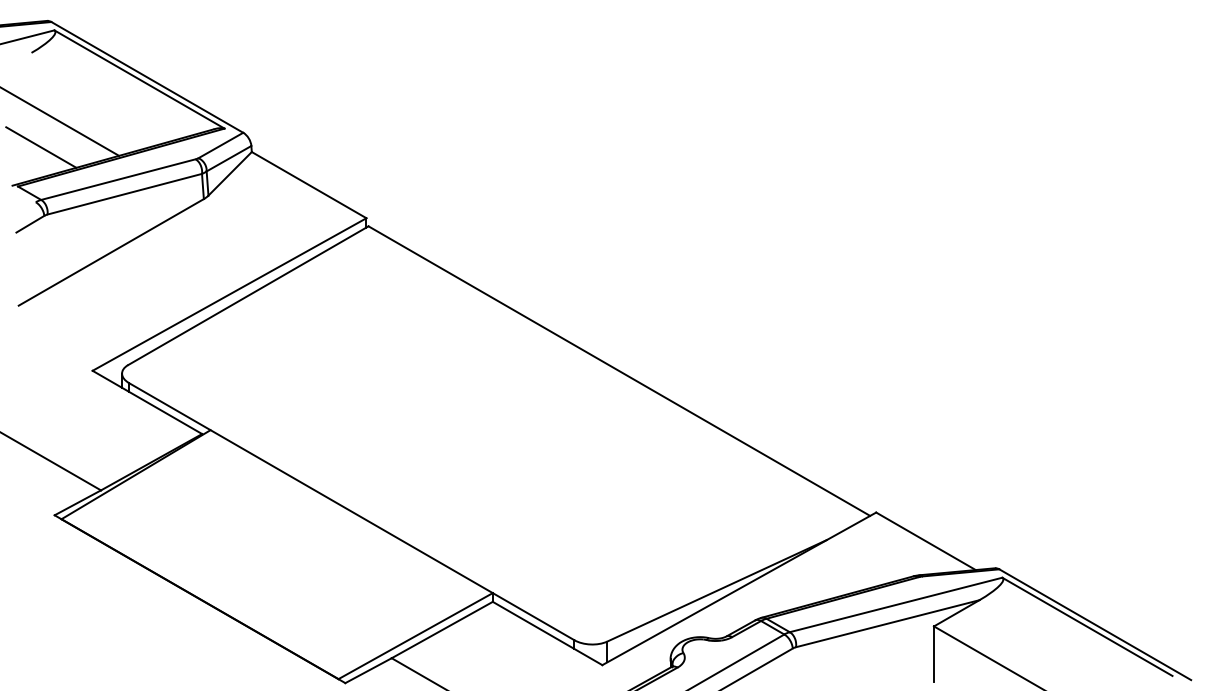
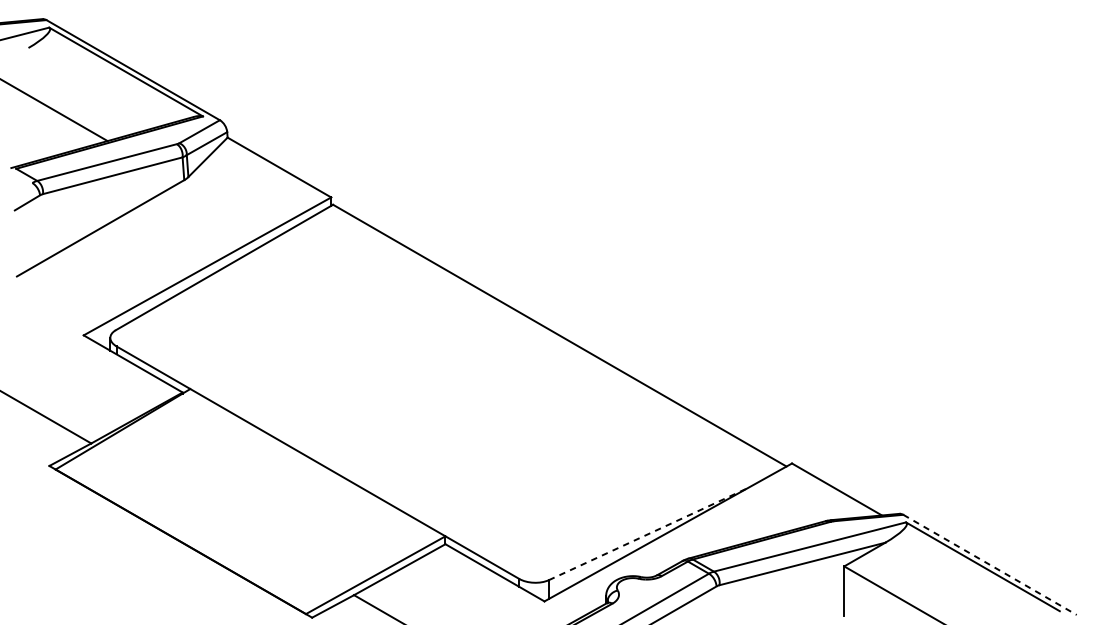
line: (41, 147) -> (37, 133), removed
line: (716, 590) -> (647, 533), solid -> dashed
line: (1095, 624) -> (990, 564), solid -> dashed

